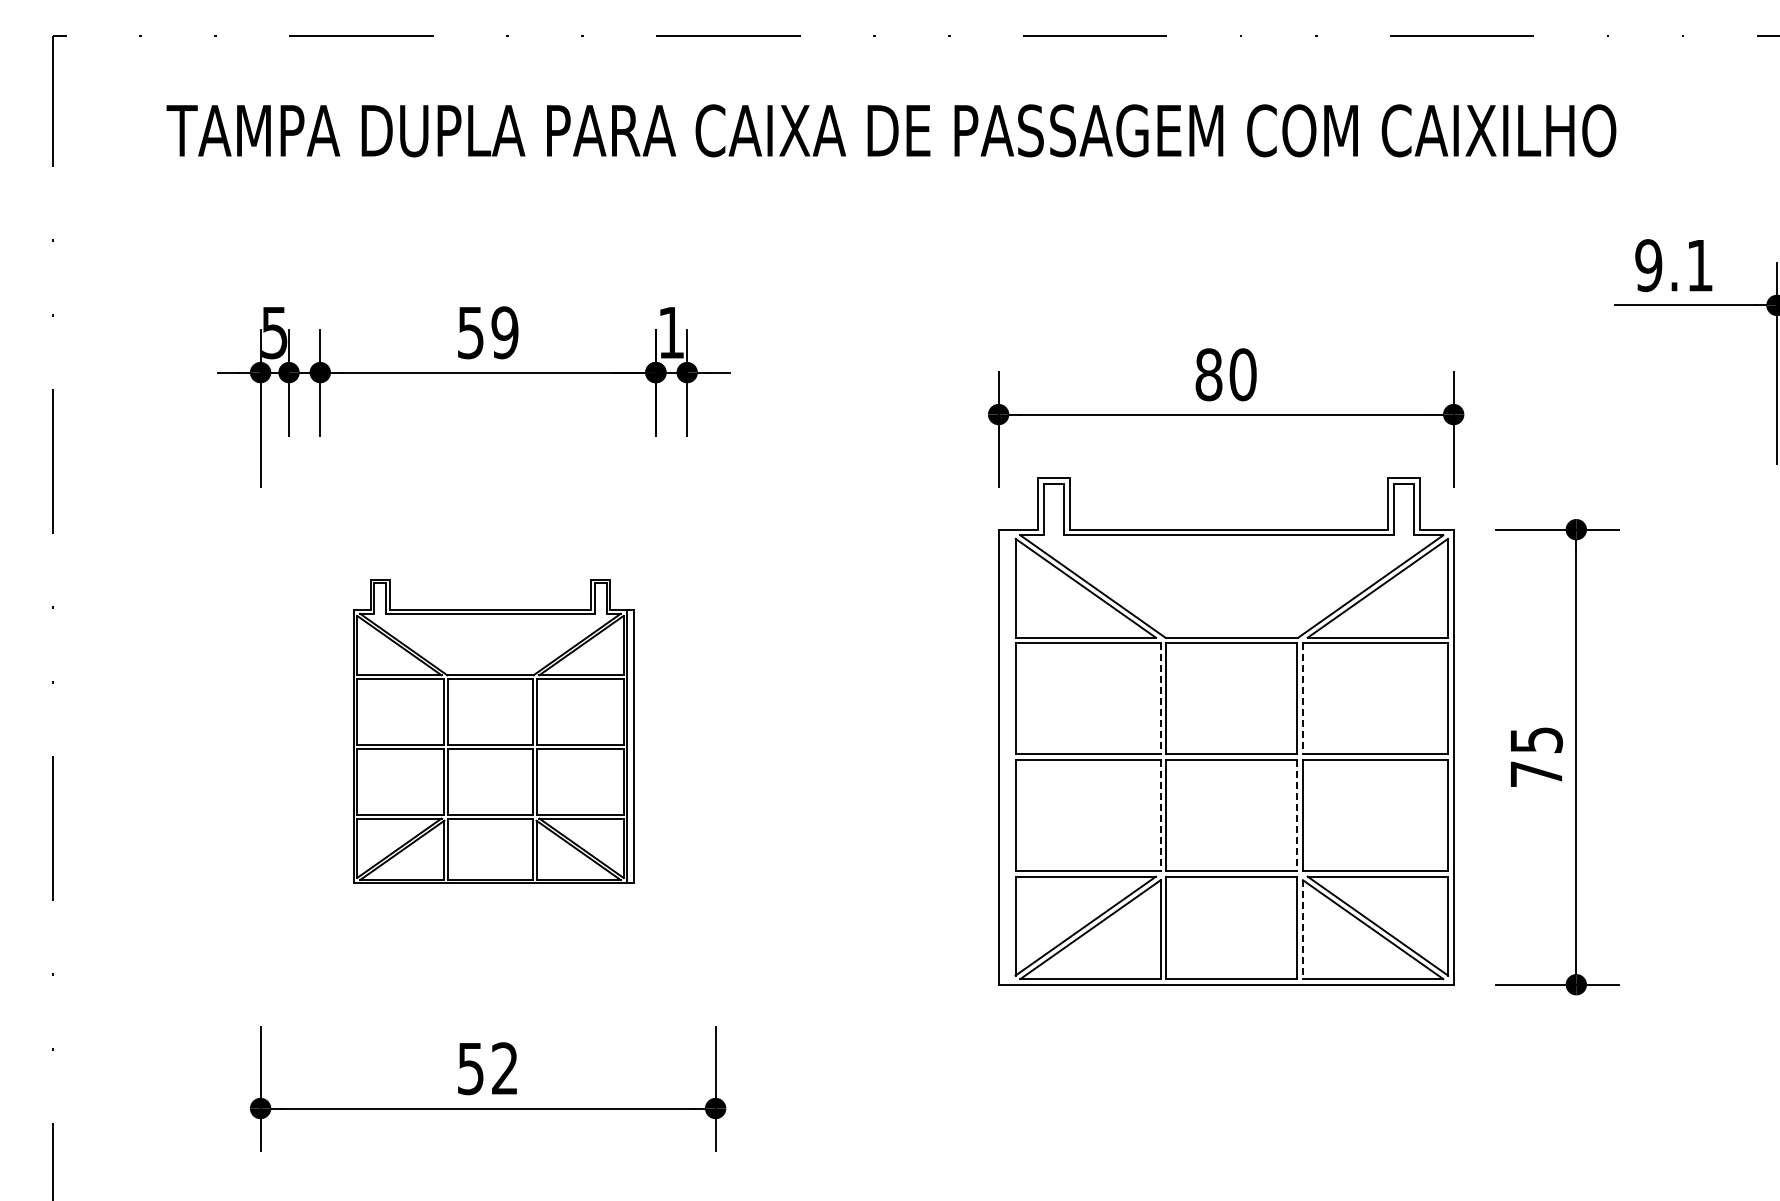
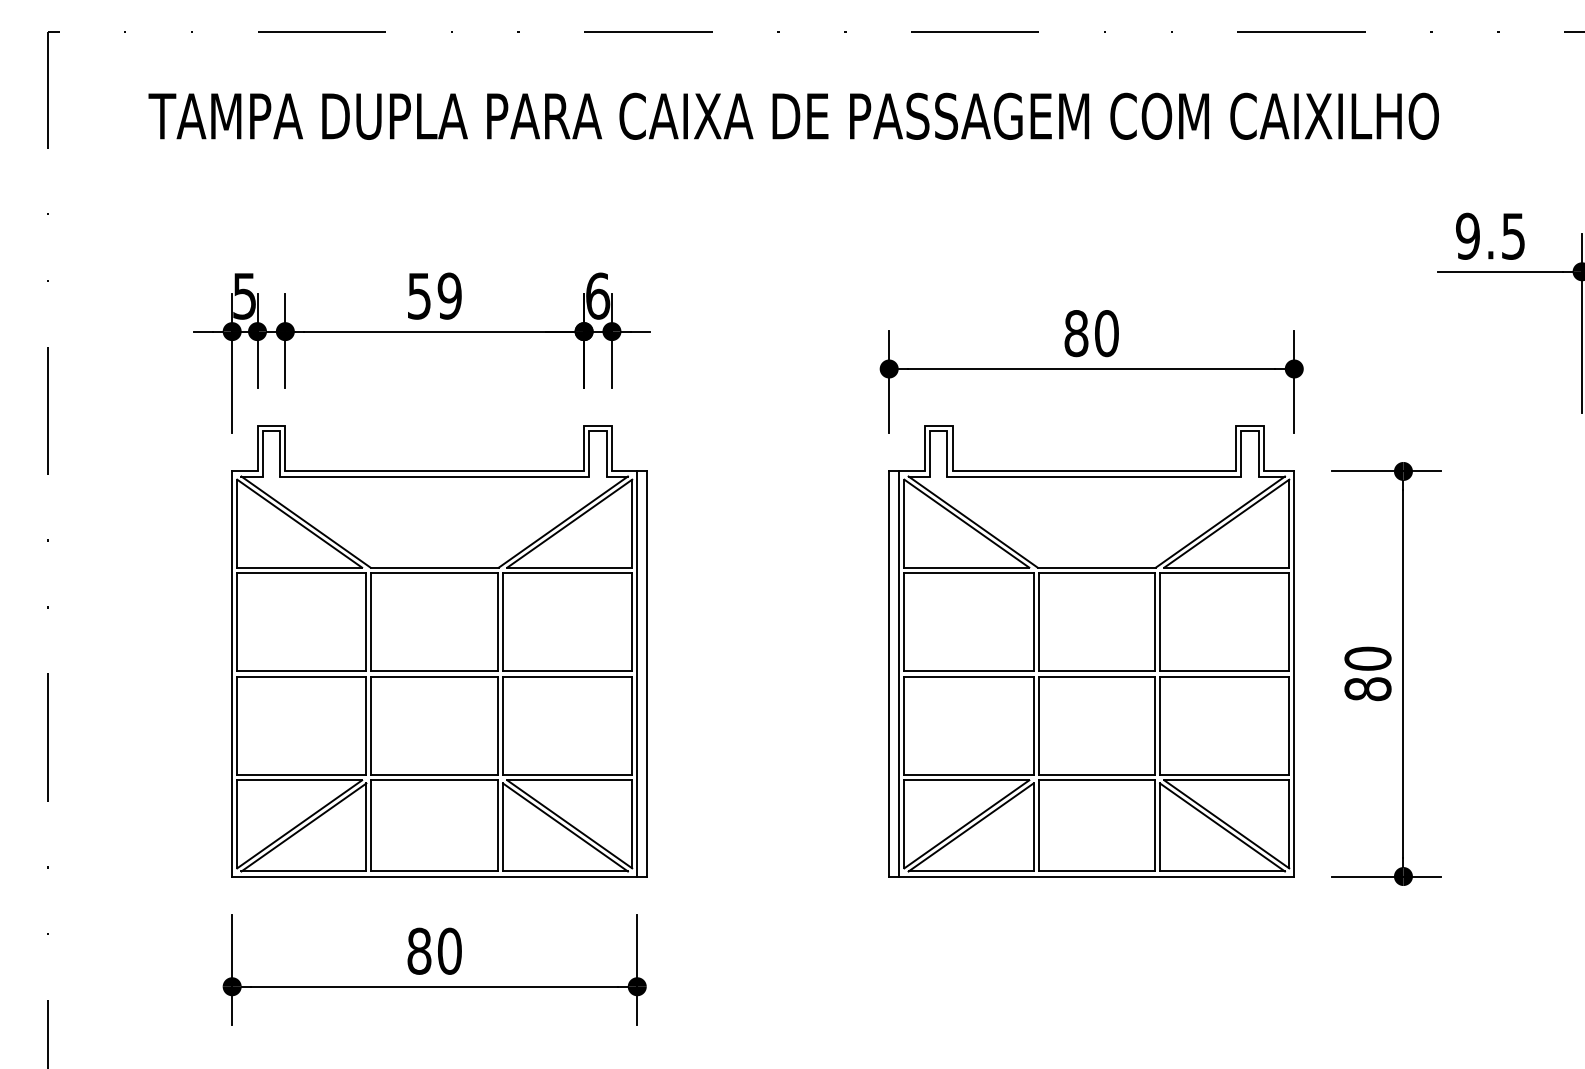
text: (1699, 266) -> (1513, 237), 9.1 -> 9.5
text: (671, 332) -> (597, 295), 1 -> 6
line: (1160, 699) -> (1033, 622), dashed -> solid
line: (1302, 699) -> (1159, 622), dashed -> solid
part: (493, 731) -> (439, 651), size x1.67
line: (1010, 756) -> (899, 673), added
text: (1536, 756) -> (1368, 673), 75 -> 80
line: (1160, 816) -> (1033, 726), dashed -> solid
line: (1297, 816) -> (1155, 726), dashed -> solid
line: (1302, 930) -> (1159, 828), dashed -> solid
text: (487, 1068) -> (434, 951), 52 -> 80

